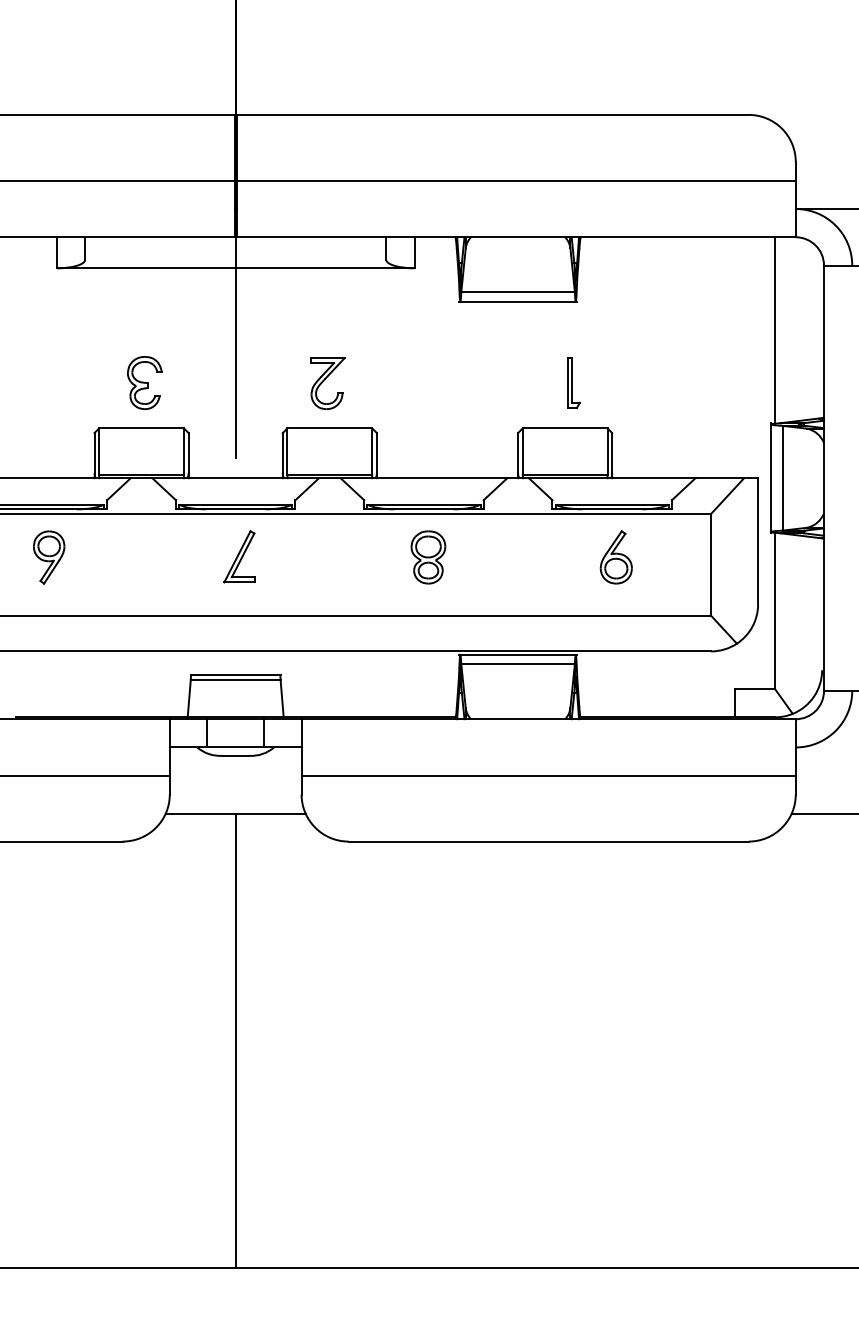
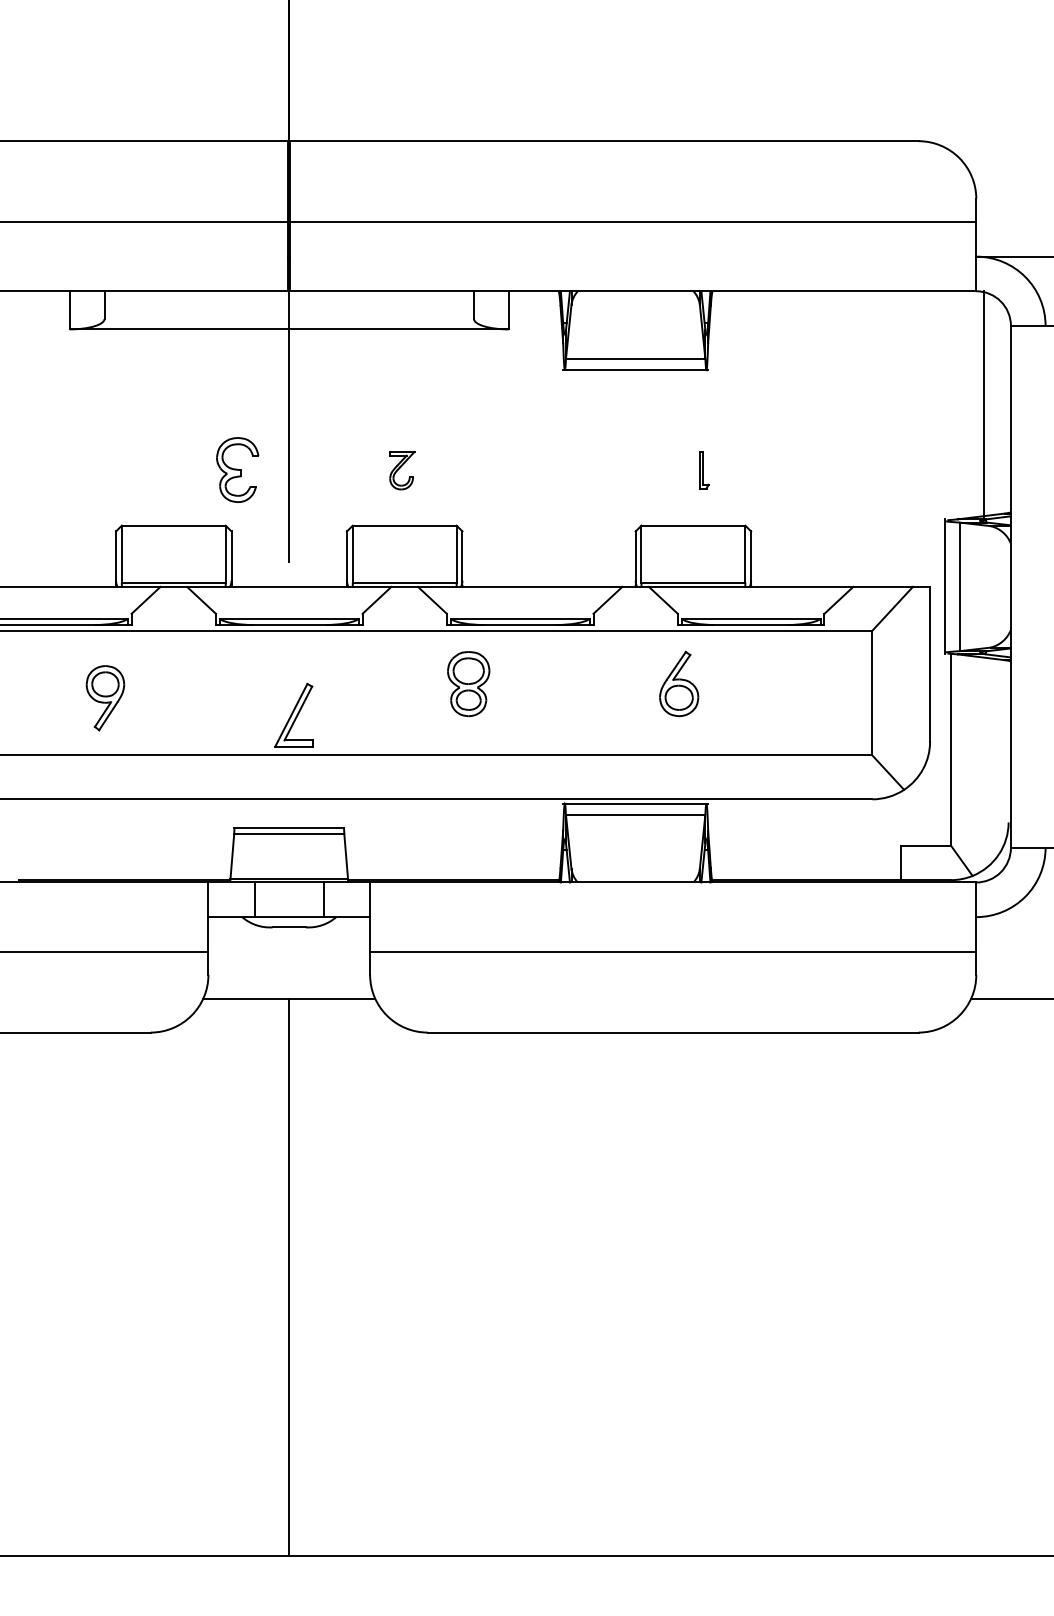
line: (774, 330) -> (983, 405), moved
part: (144, 382) -> (237, 469), moved
part: (327, 383) -> (401, 470), size x0.6
part: (574, 383) -> (704, 470), size x0.6
part: (239, 556) -> (293, 714), moved
part: (49, 557) -> (105, 698), moved
part: (428, 557) -> (468, 684), moved
part: (616, 557) -> (679, 683), moved

